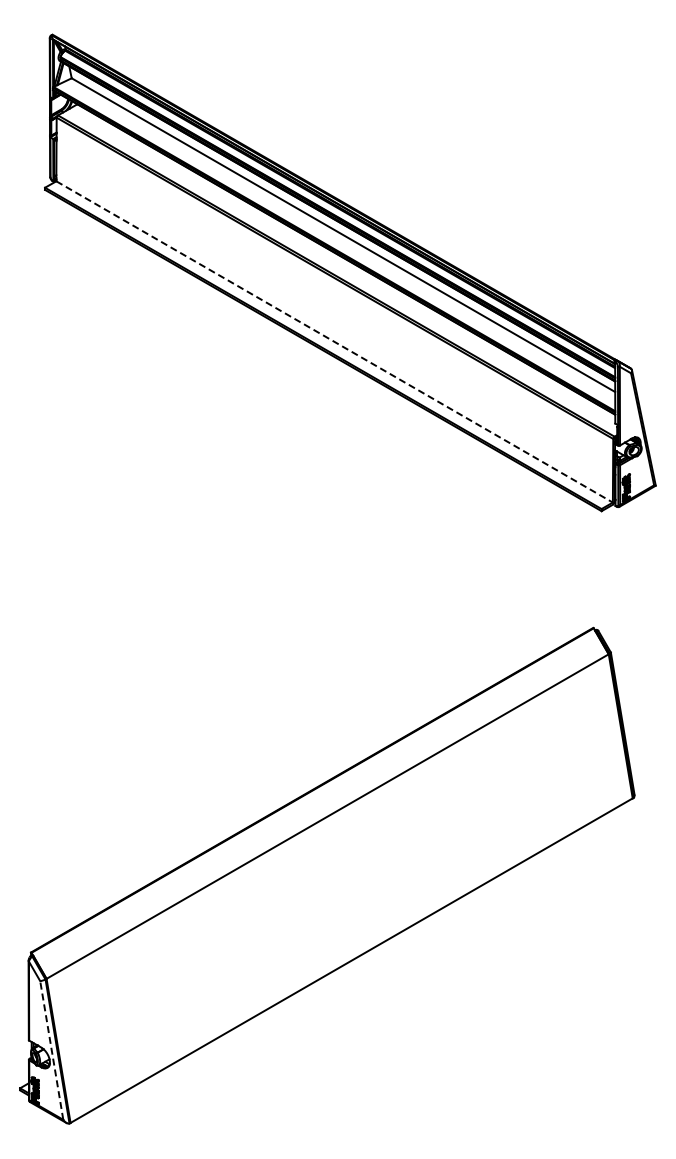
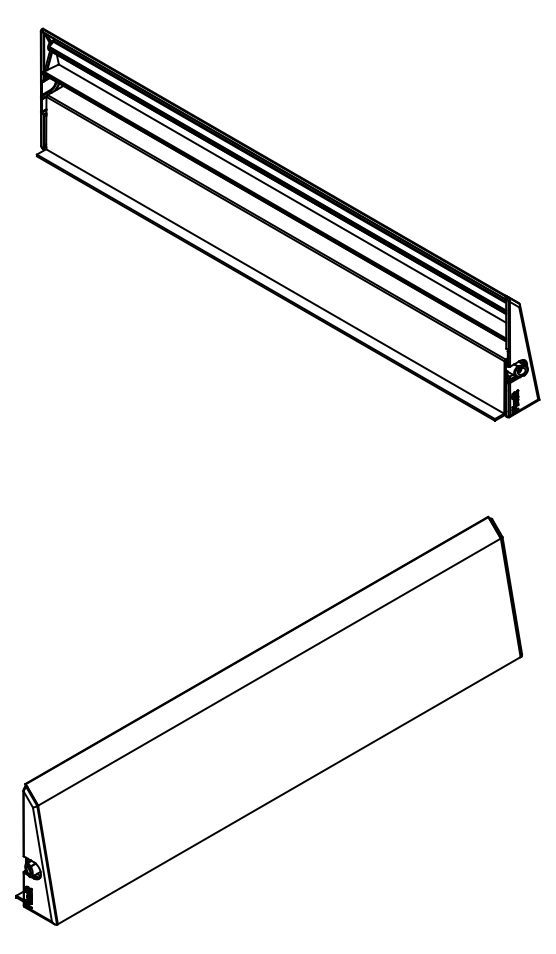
line: (335, 342) -> (275, 281), dashed -> solid
line: (51, 1049) -> (42, 863), dashed -> solid

